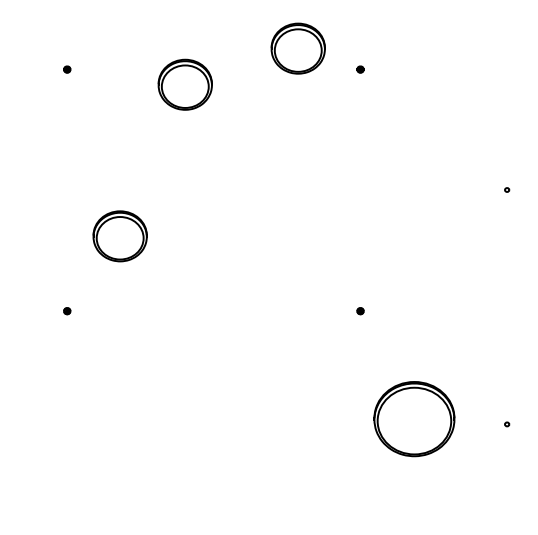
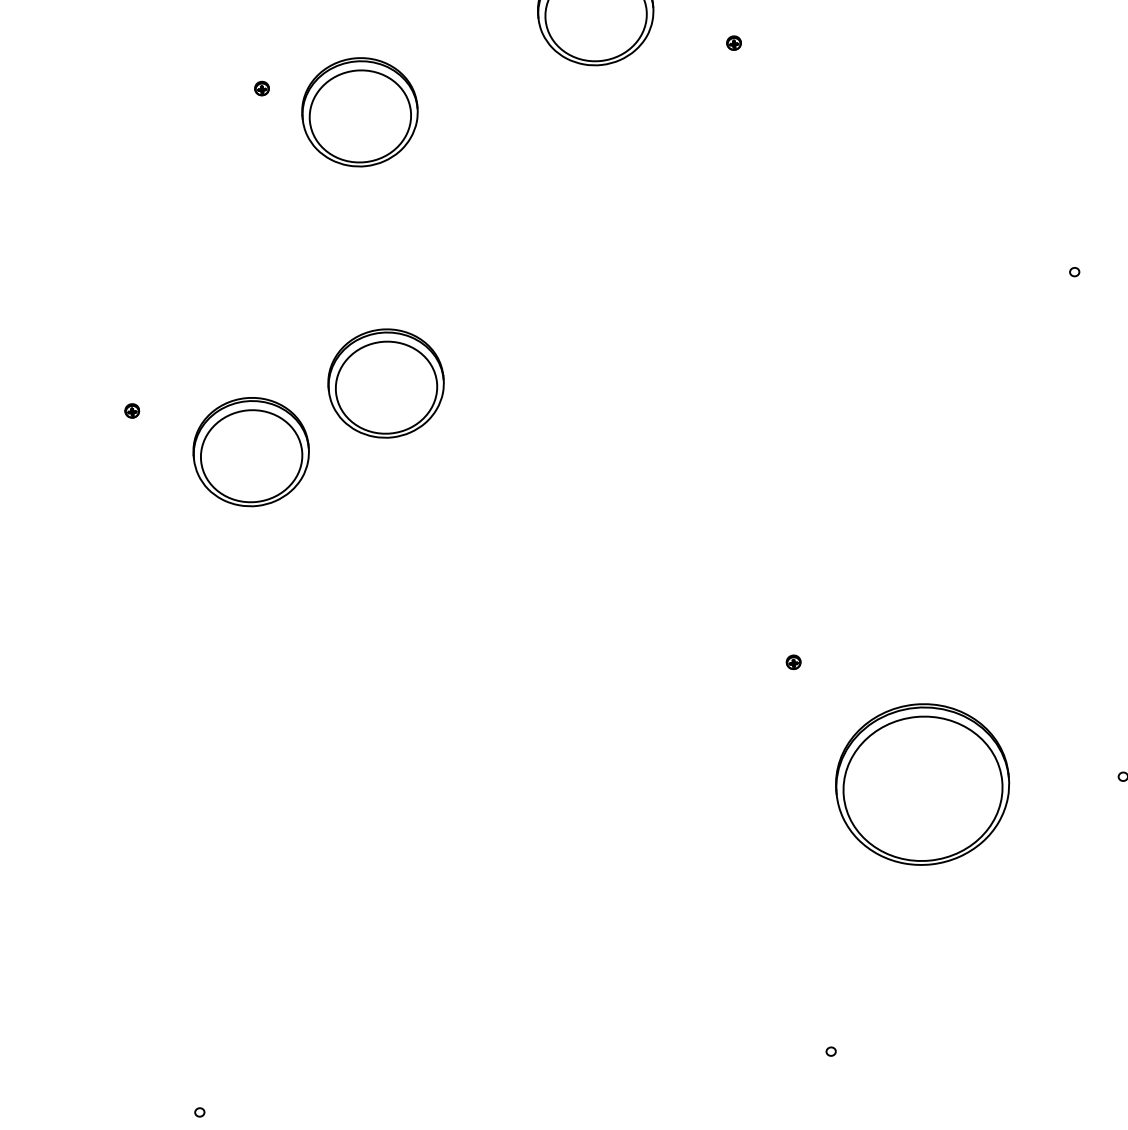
part: (67, 69) -> (262, 88), moved
part: (184, 210) -> (384, 383), added
part: (67, 311) -> (132, 411), moved
part: (360, 311) -> (793, 663), moved

